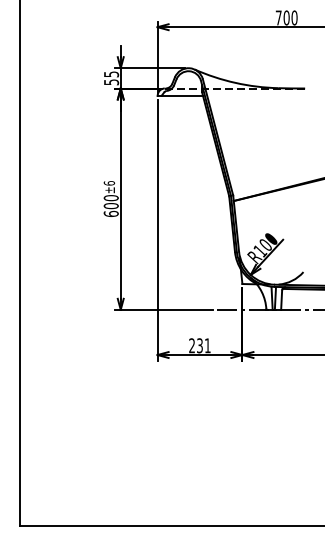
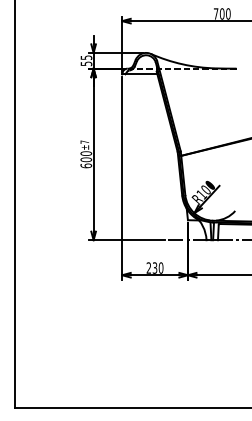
text: (108, 182) -> (84, 141), ±6 -> ±7
text: (207, 345) -> (160, 267), 231 -> 230

